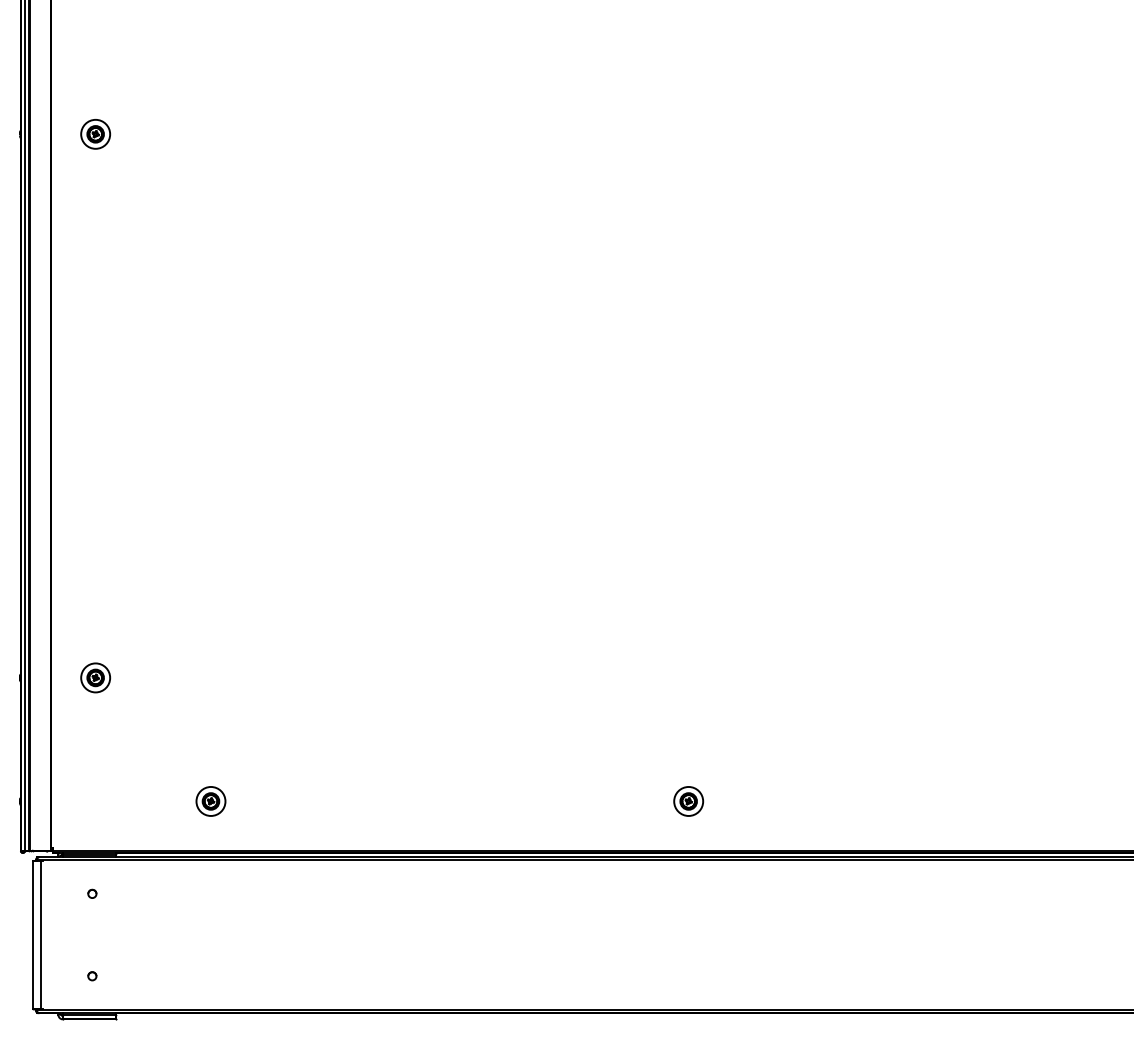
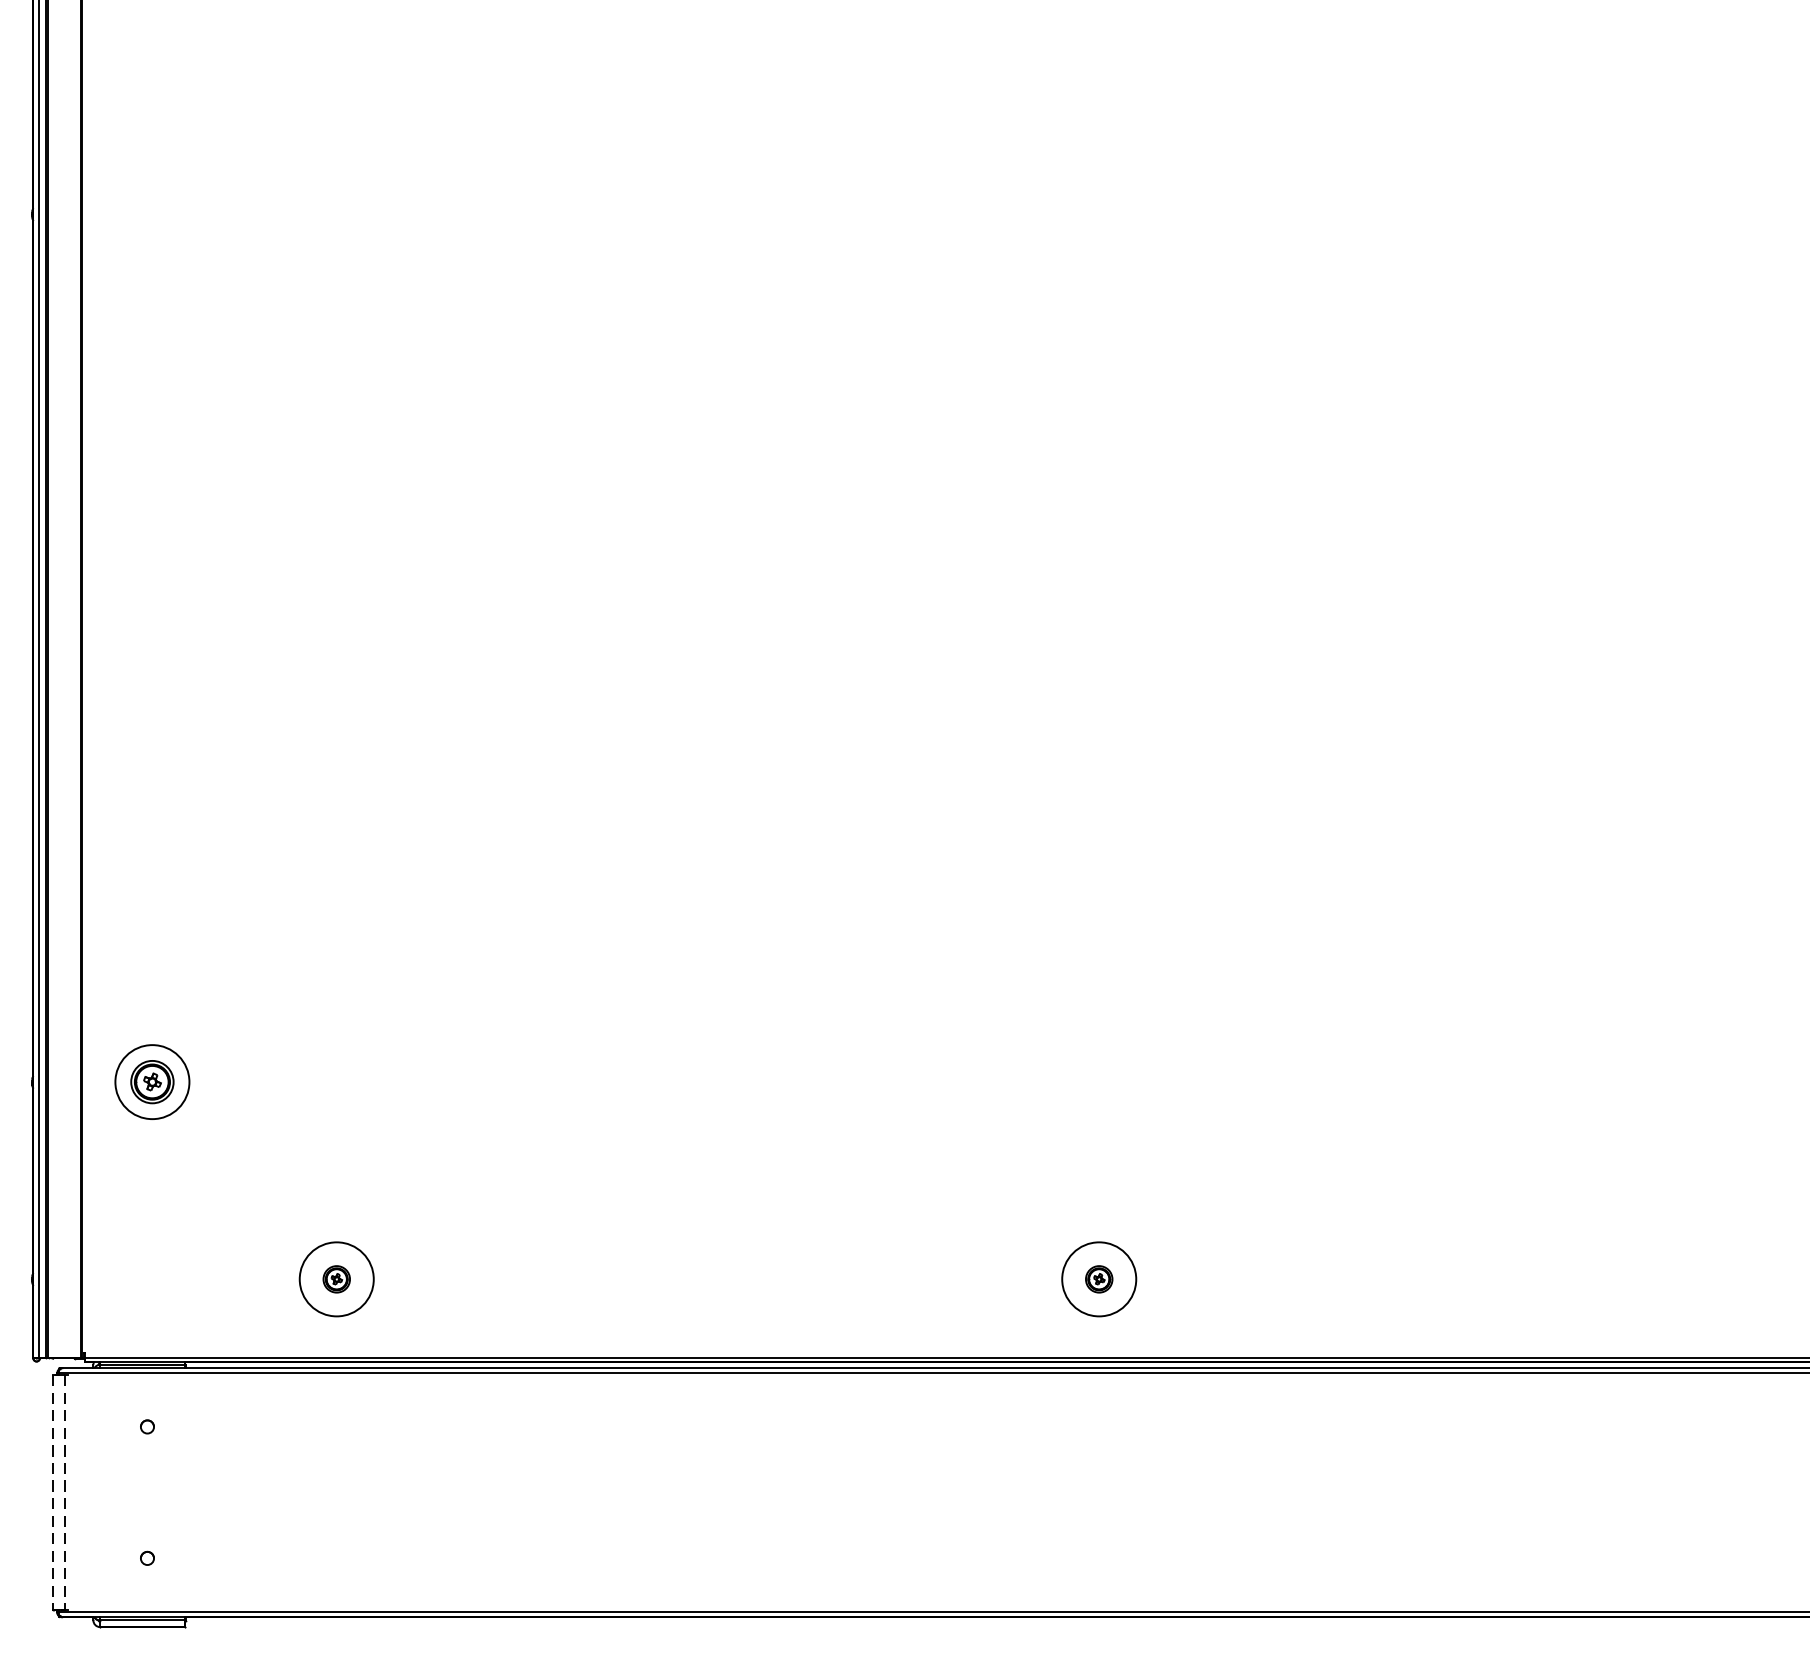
part: (95, 134) -> (152, 214), removed
part: (95, 677) -> (152, 1081), size x1.6
circle: (210, 800) -> (335, 1277), size x1.6
circle: (688, 800) -> (1098, 1277), size x1.6
line: (33, 935) -> (53, 1493), solid -> dashed
line: (40, 935) -> (64, 1493), solid -> dashed

